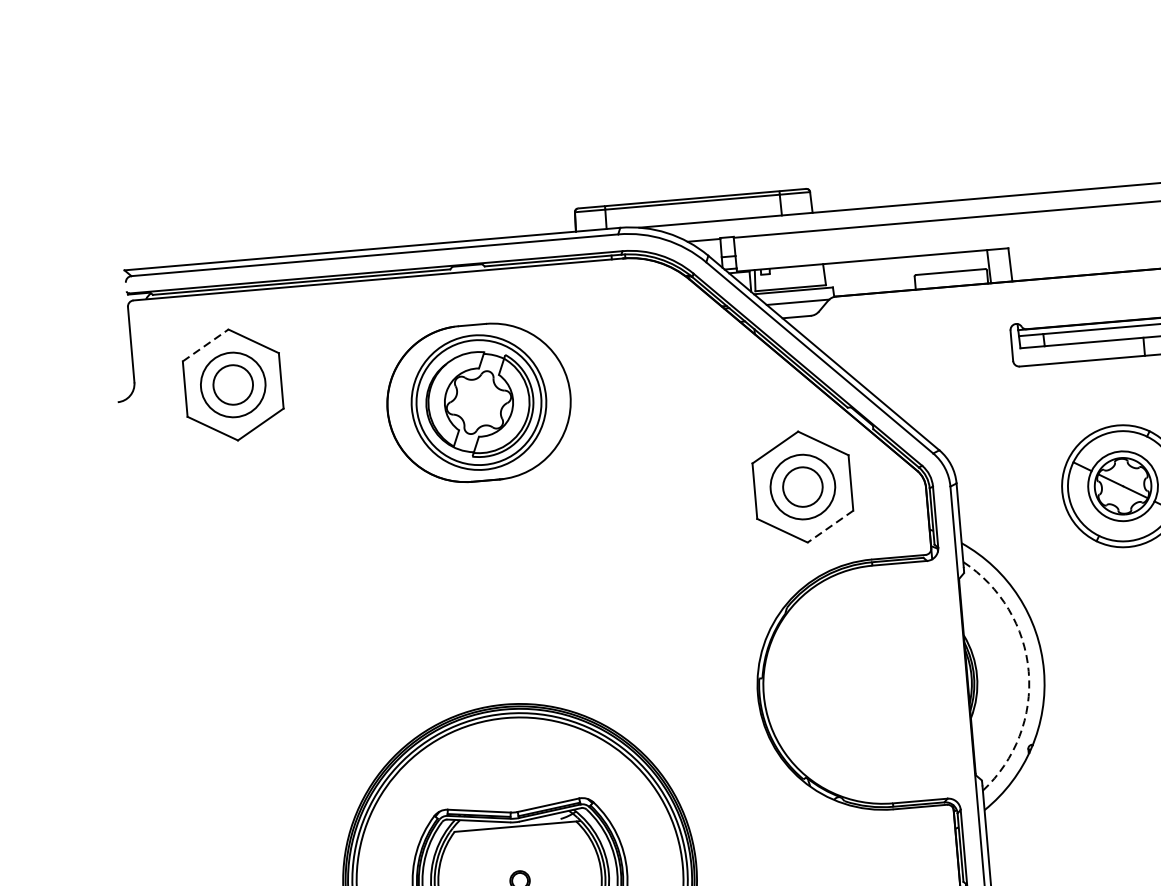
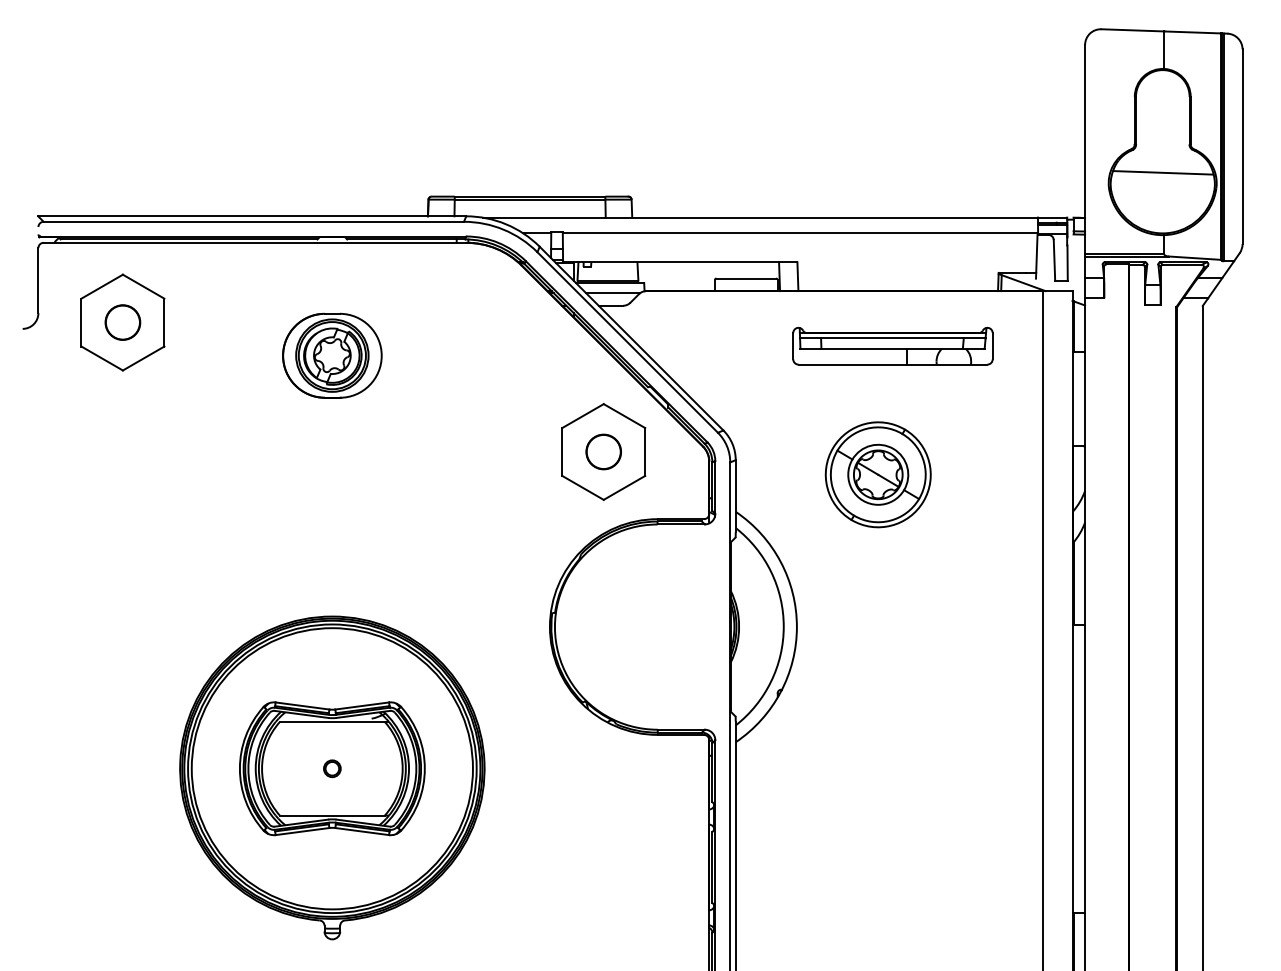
line: (206, 345) -> (102, 286), dashed -> solid
circle: (232, 384) -> (122, 322), size x0.62
part: (479, 402) -> (332, 355), size x0.62
circle: (802, 486) -> (603, 451), size x0.62
line: (830, 526) -> (624, 487), dashed -> solid
arc: (1028, 671) -> (783, 626), dashed -> solid

